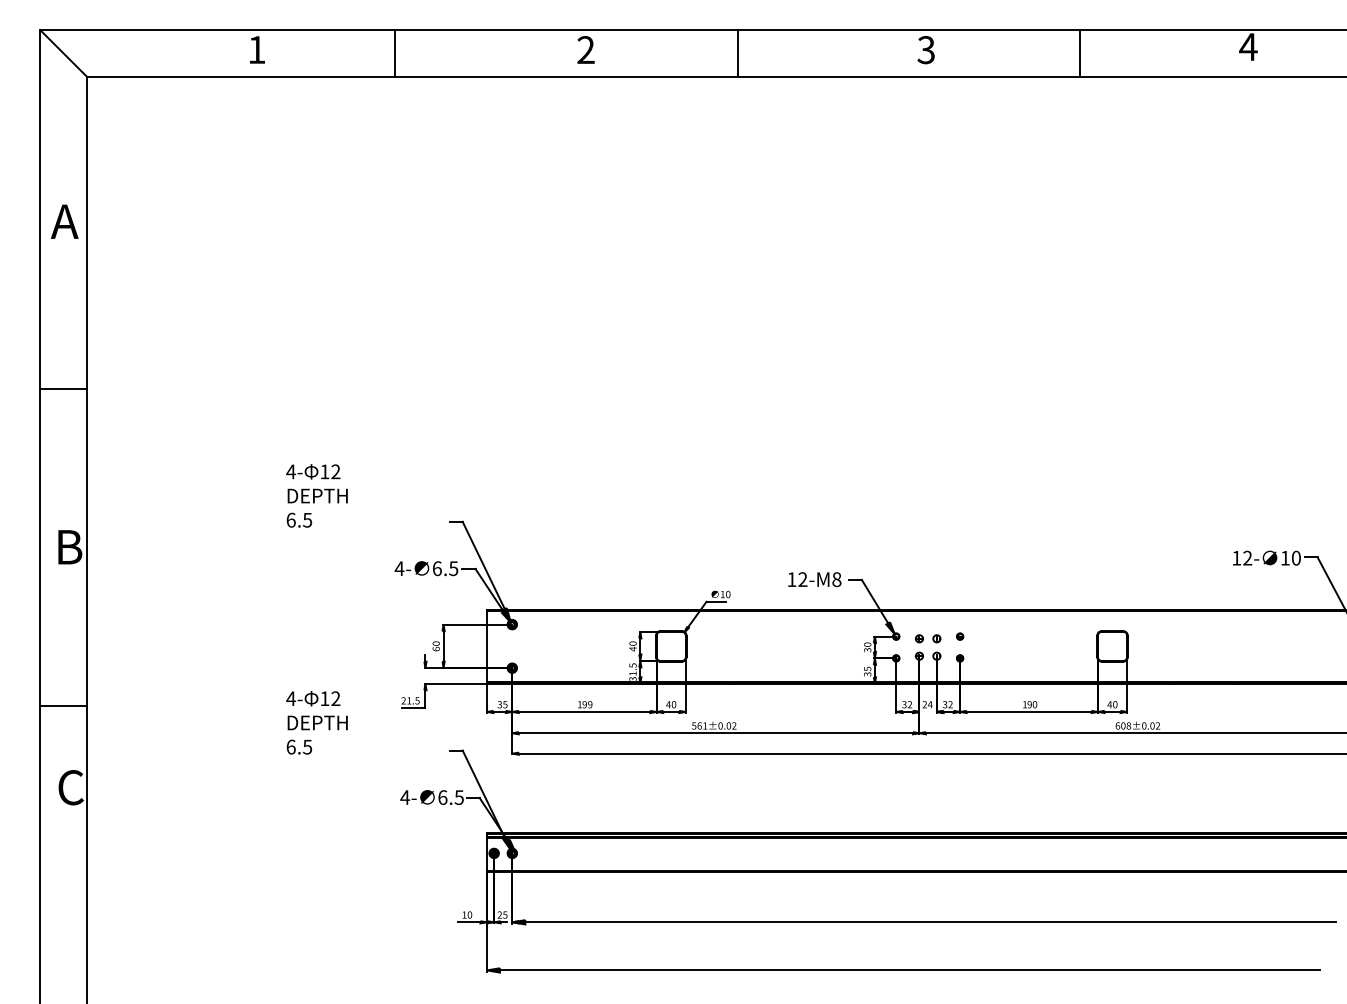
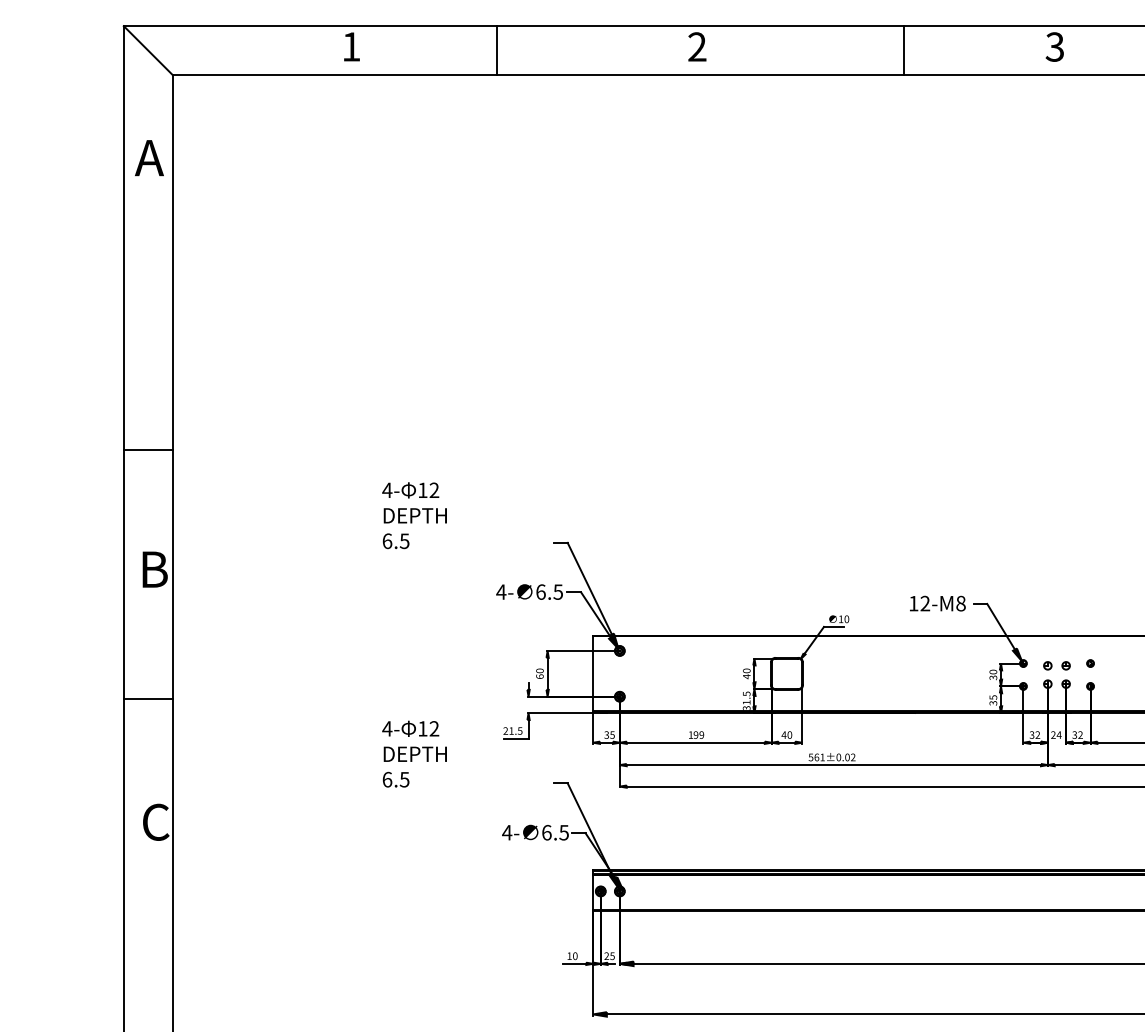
line: (737, 53) -> (903, 50), moved
text: (64, 221) -> (149, 157), moved
line: (63, 388) -> (148, 450), moved
line: (63, 705) -> (148, 699), moved

